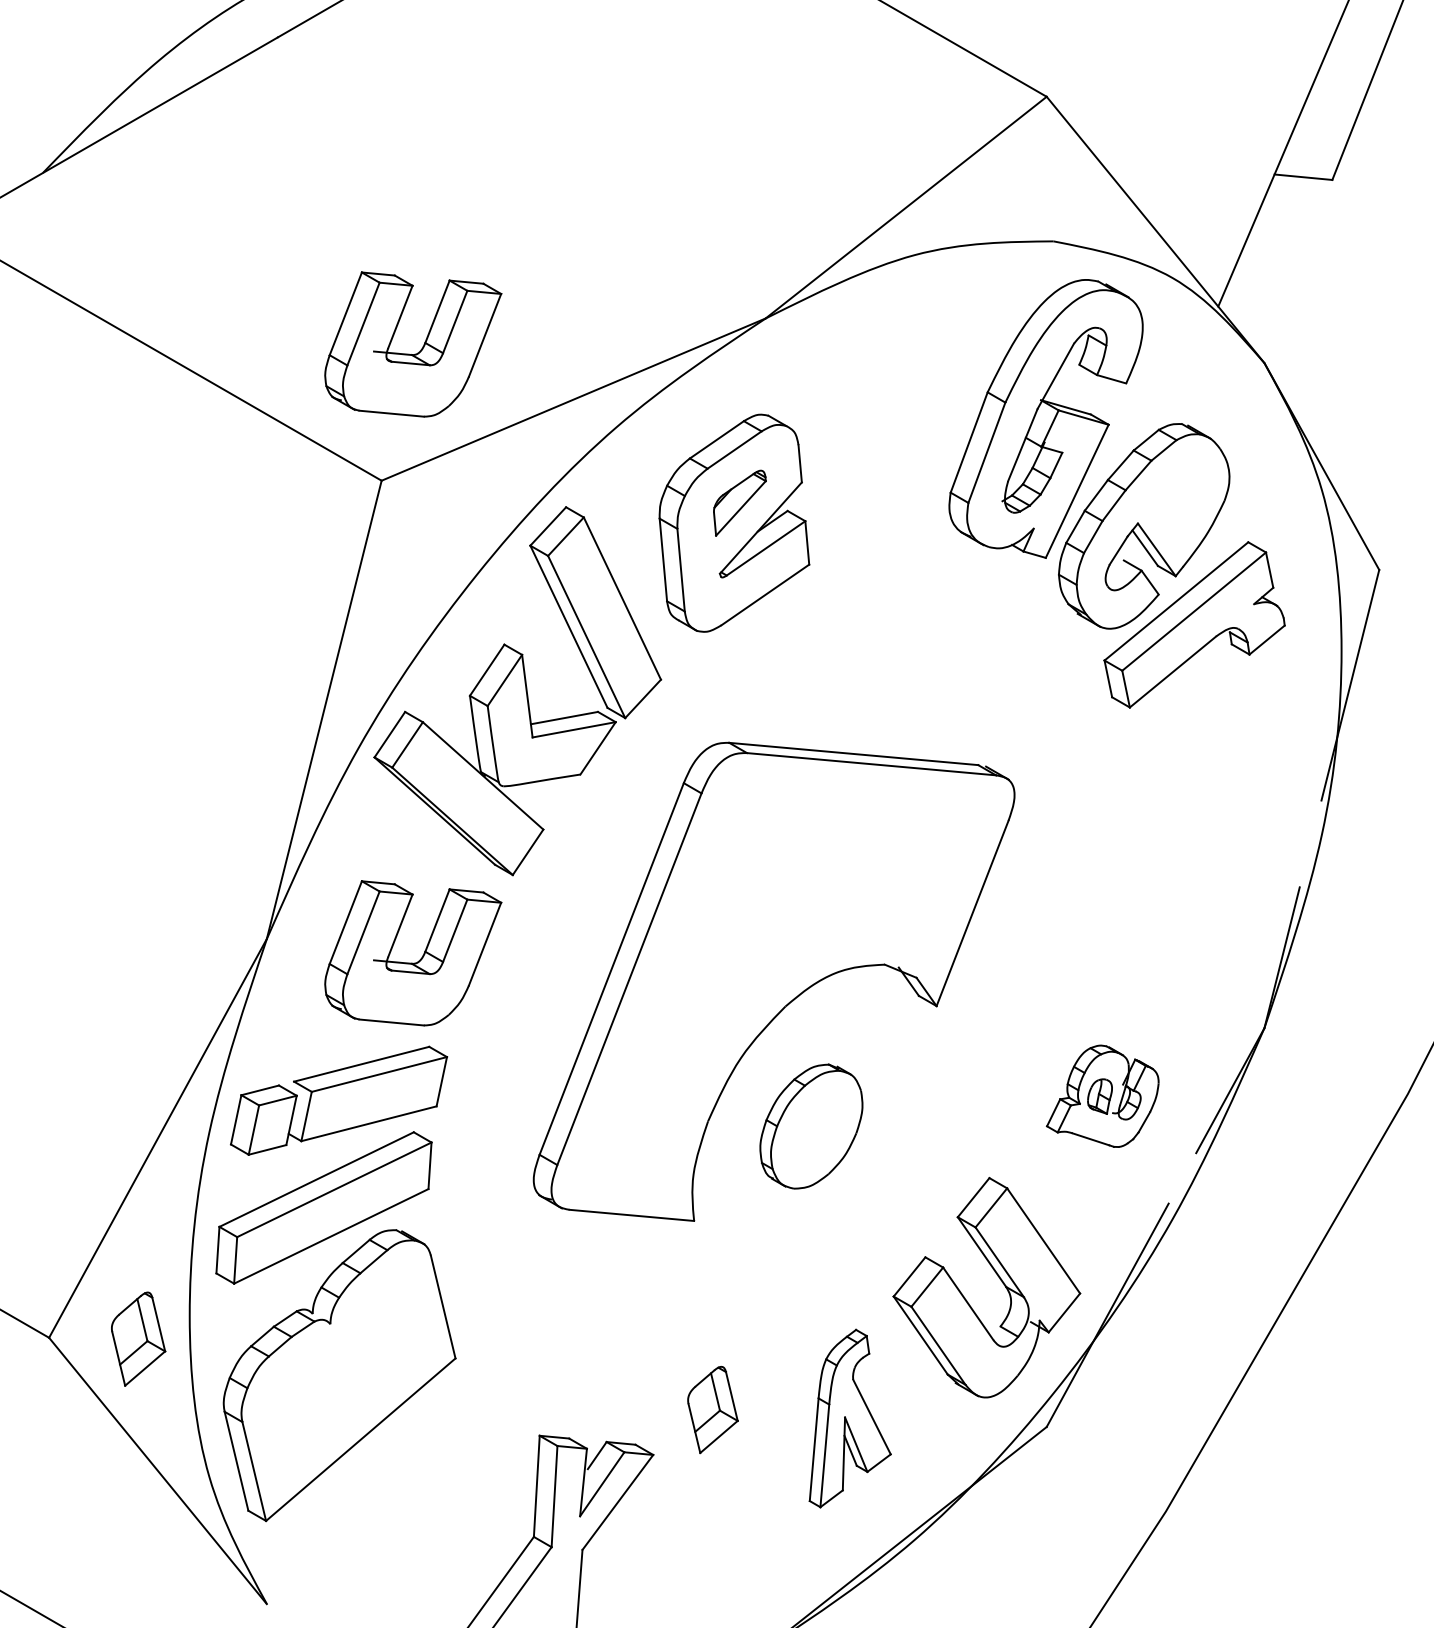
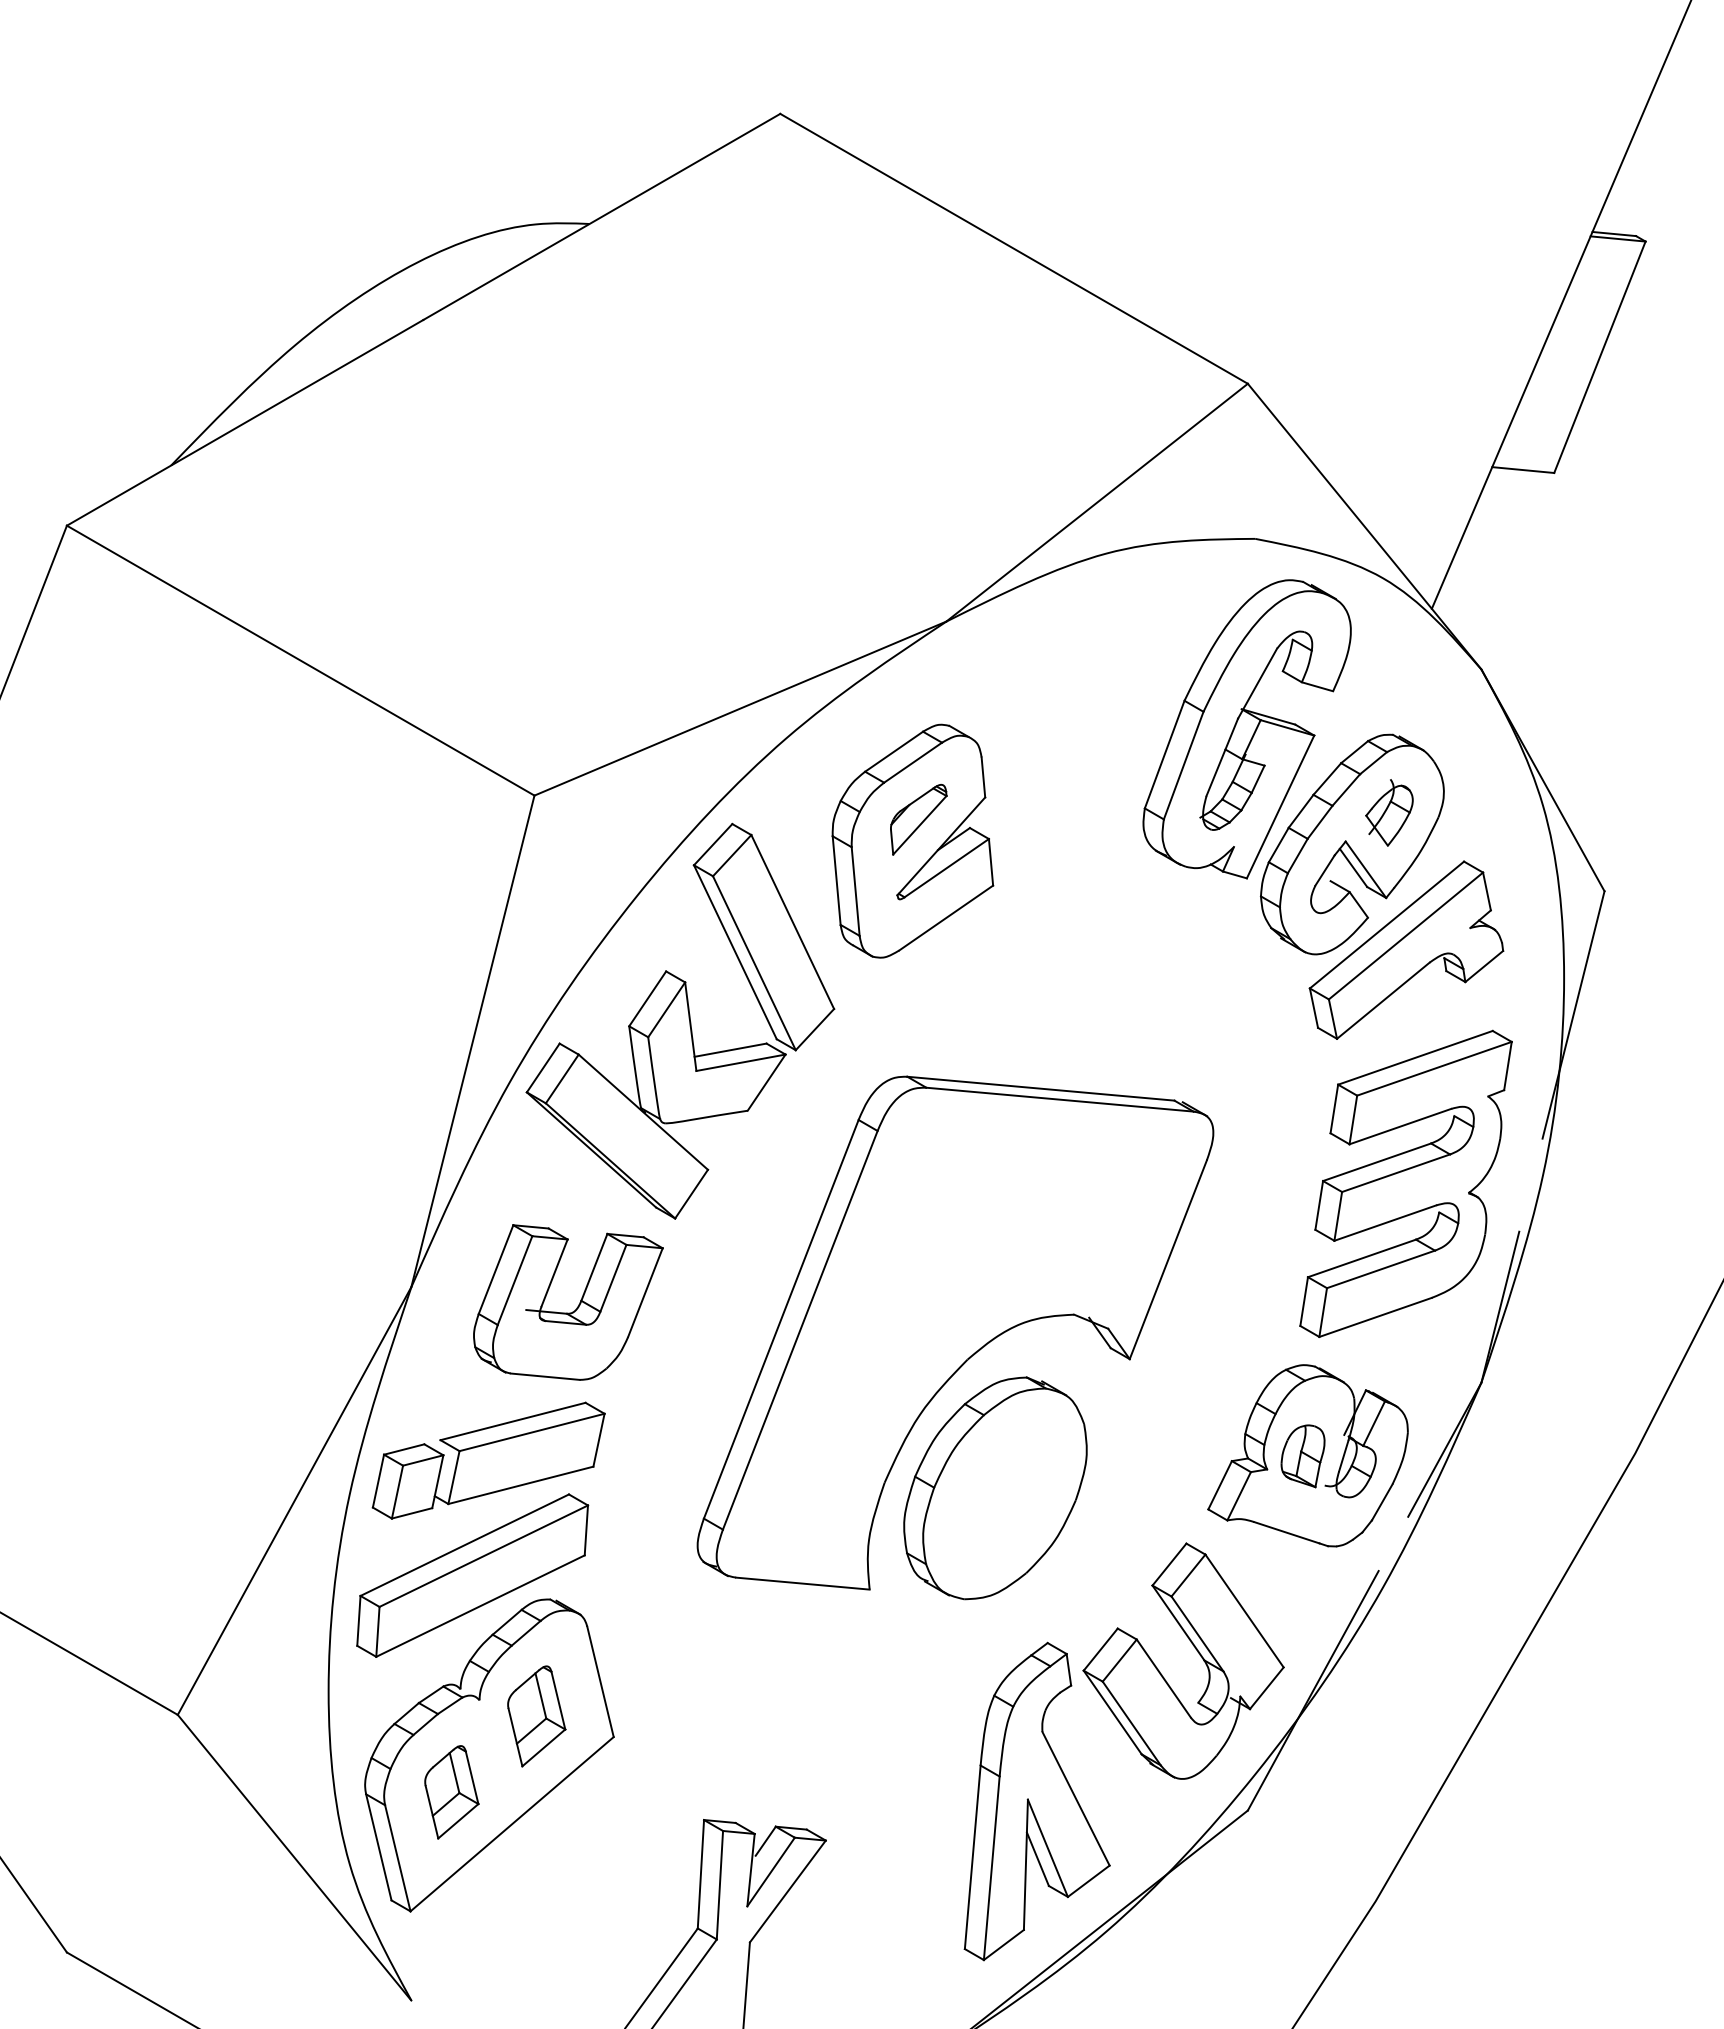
part: (420, 349) -> (576, 654), removed
part: (1178, 496) -> (1389, 812), added
part: (1193, 842) -> (1405, 1183), added
part: (1102, 1095) -> (1307, 1455), size x1.67
part: (811, 1126) -> (995, 1488), size x1.67
part: (138, 1339) -> (536, 1716), moved
part: (712, 1410) -> (451, 1792), moved
part: (849, 1418) -> (1036, 1801), size x1.67

